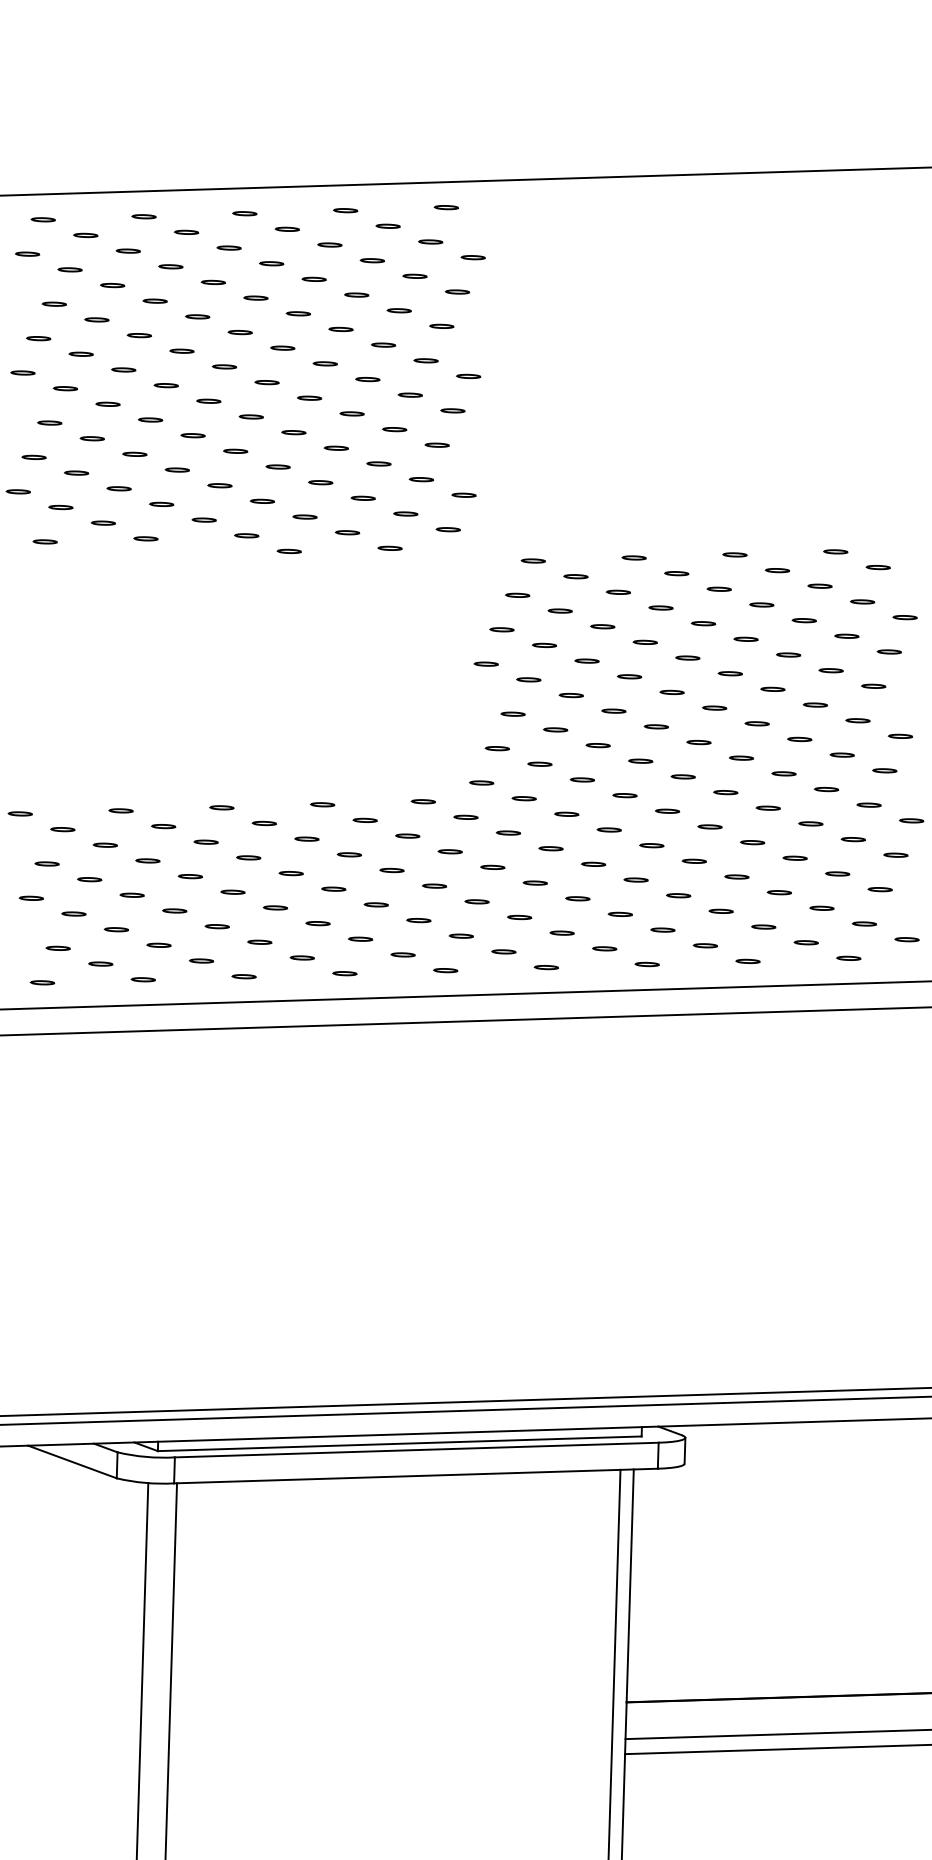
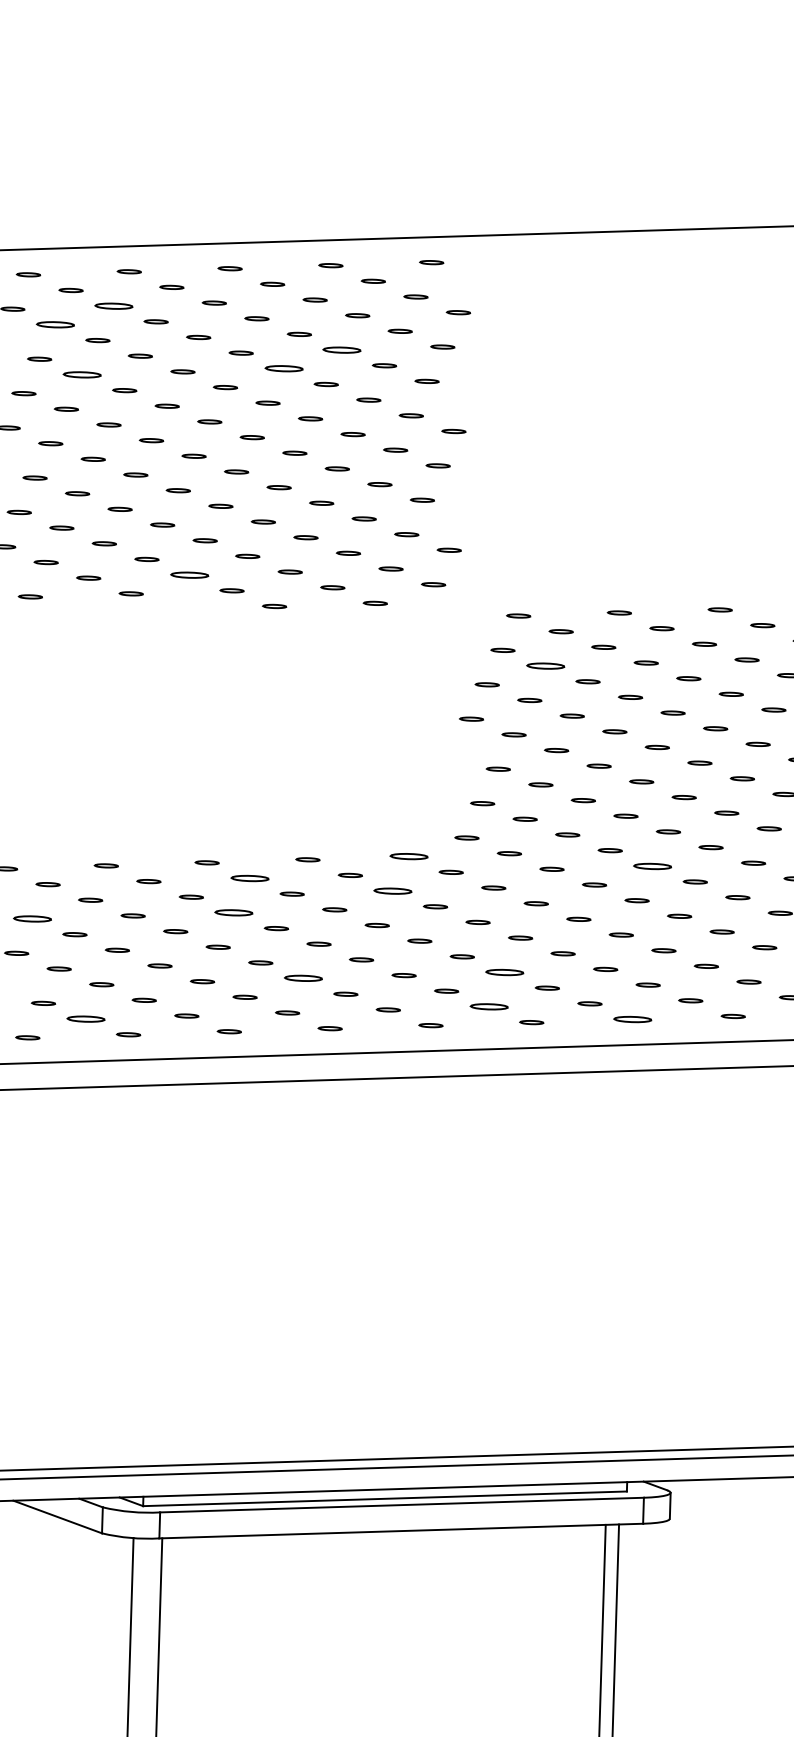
part: (127, 250) -> (112, 305), size x1.6
part: (69, 269) -> (54, 324), size x1.6
part: (356, 294) -> (341, 349), size x1.6
part: (297, 313) -> (282, 368), size x1.6
part: (96, 319) -> (81, 374), size x1.6
part: (203, 519) -> (188, 574), size x1.6
part: (559, 610) -> (544, 665), size x1.6
part: (422, 801) -> (407, 856), size x1.6
part: (667, 810) -> (652, 865), size x1.6
part: (263, 823) -> (248, 878), size x1.6
part: (407, 835) -> (392, 890), size x1.6
part: (248, 857) -> (233, 912), size x1.6
part: (46, 863) -> (31, 918), size x1.6
part: (519, 917) -> (504, 972), size x1.6
part: (317, 923) -> (302, 978), size x1.6
part: (503, 951) -> (488, 1006), size x1.6
part: (100, 963) -> (85, 1018), size x1.6
part: (646, 964) -> (631, 1019), size x1.6

